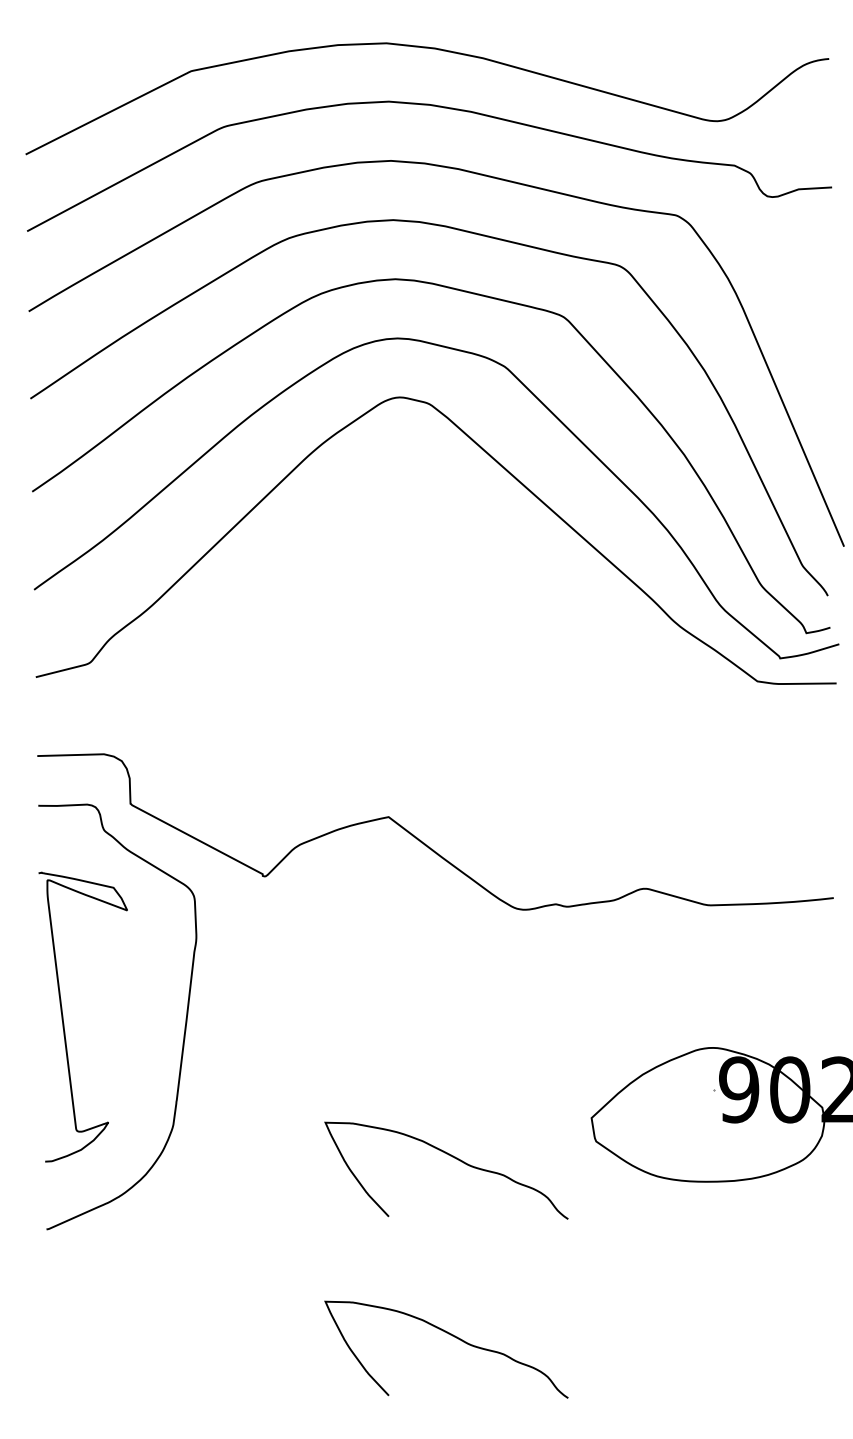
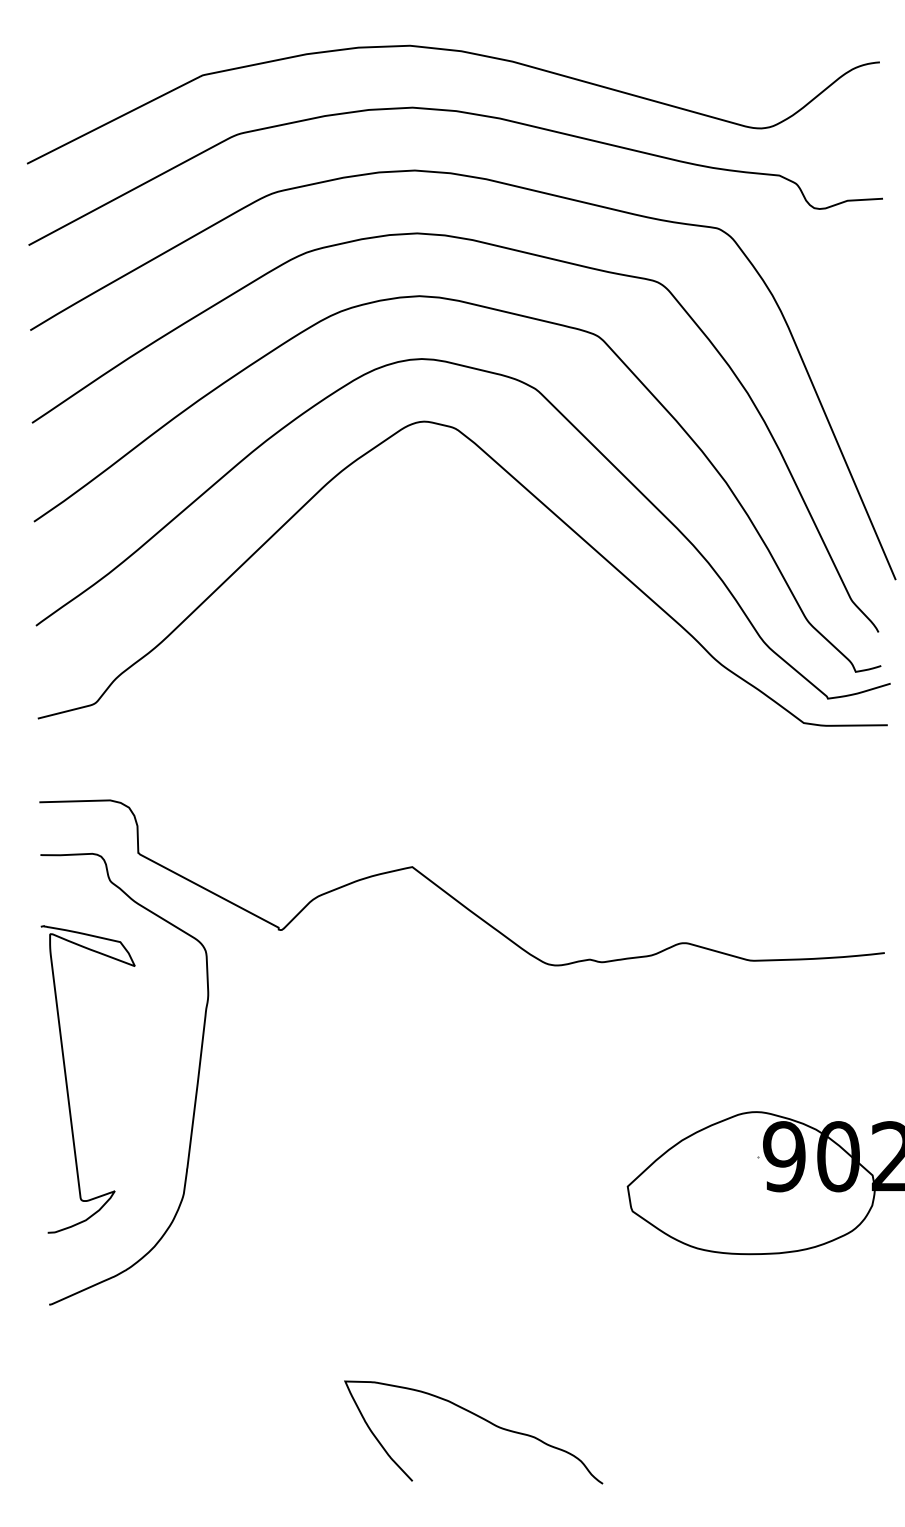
curve: (452, 1157) -> (480, 1228), removed

